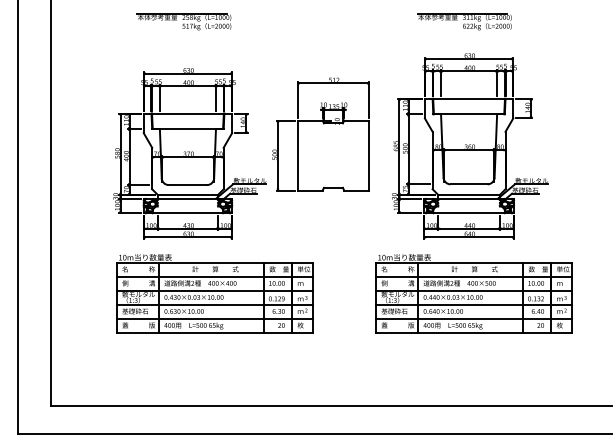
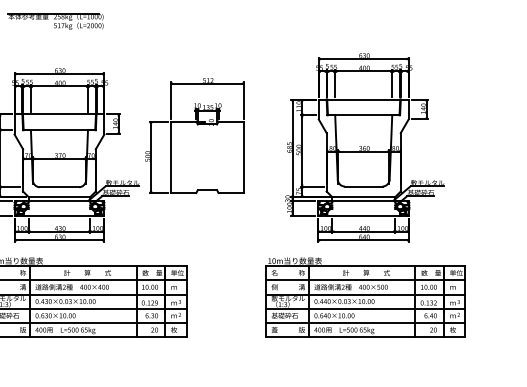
part: (464, 21) -> (340, 20), removed
part: (470, 146) -> (365, 148), moved
part: (473, 293) -> (365, 297), moved

